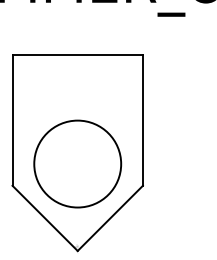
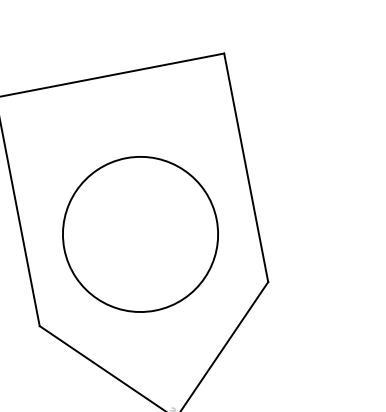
circle: (77, 163) -> (139, 233), moved

